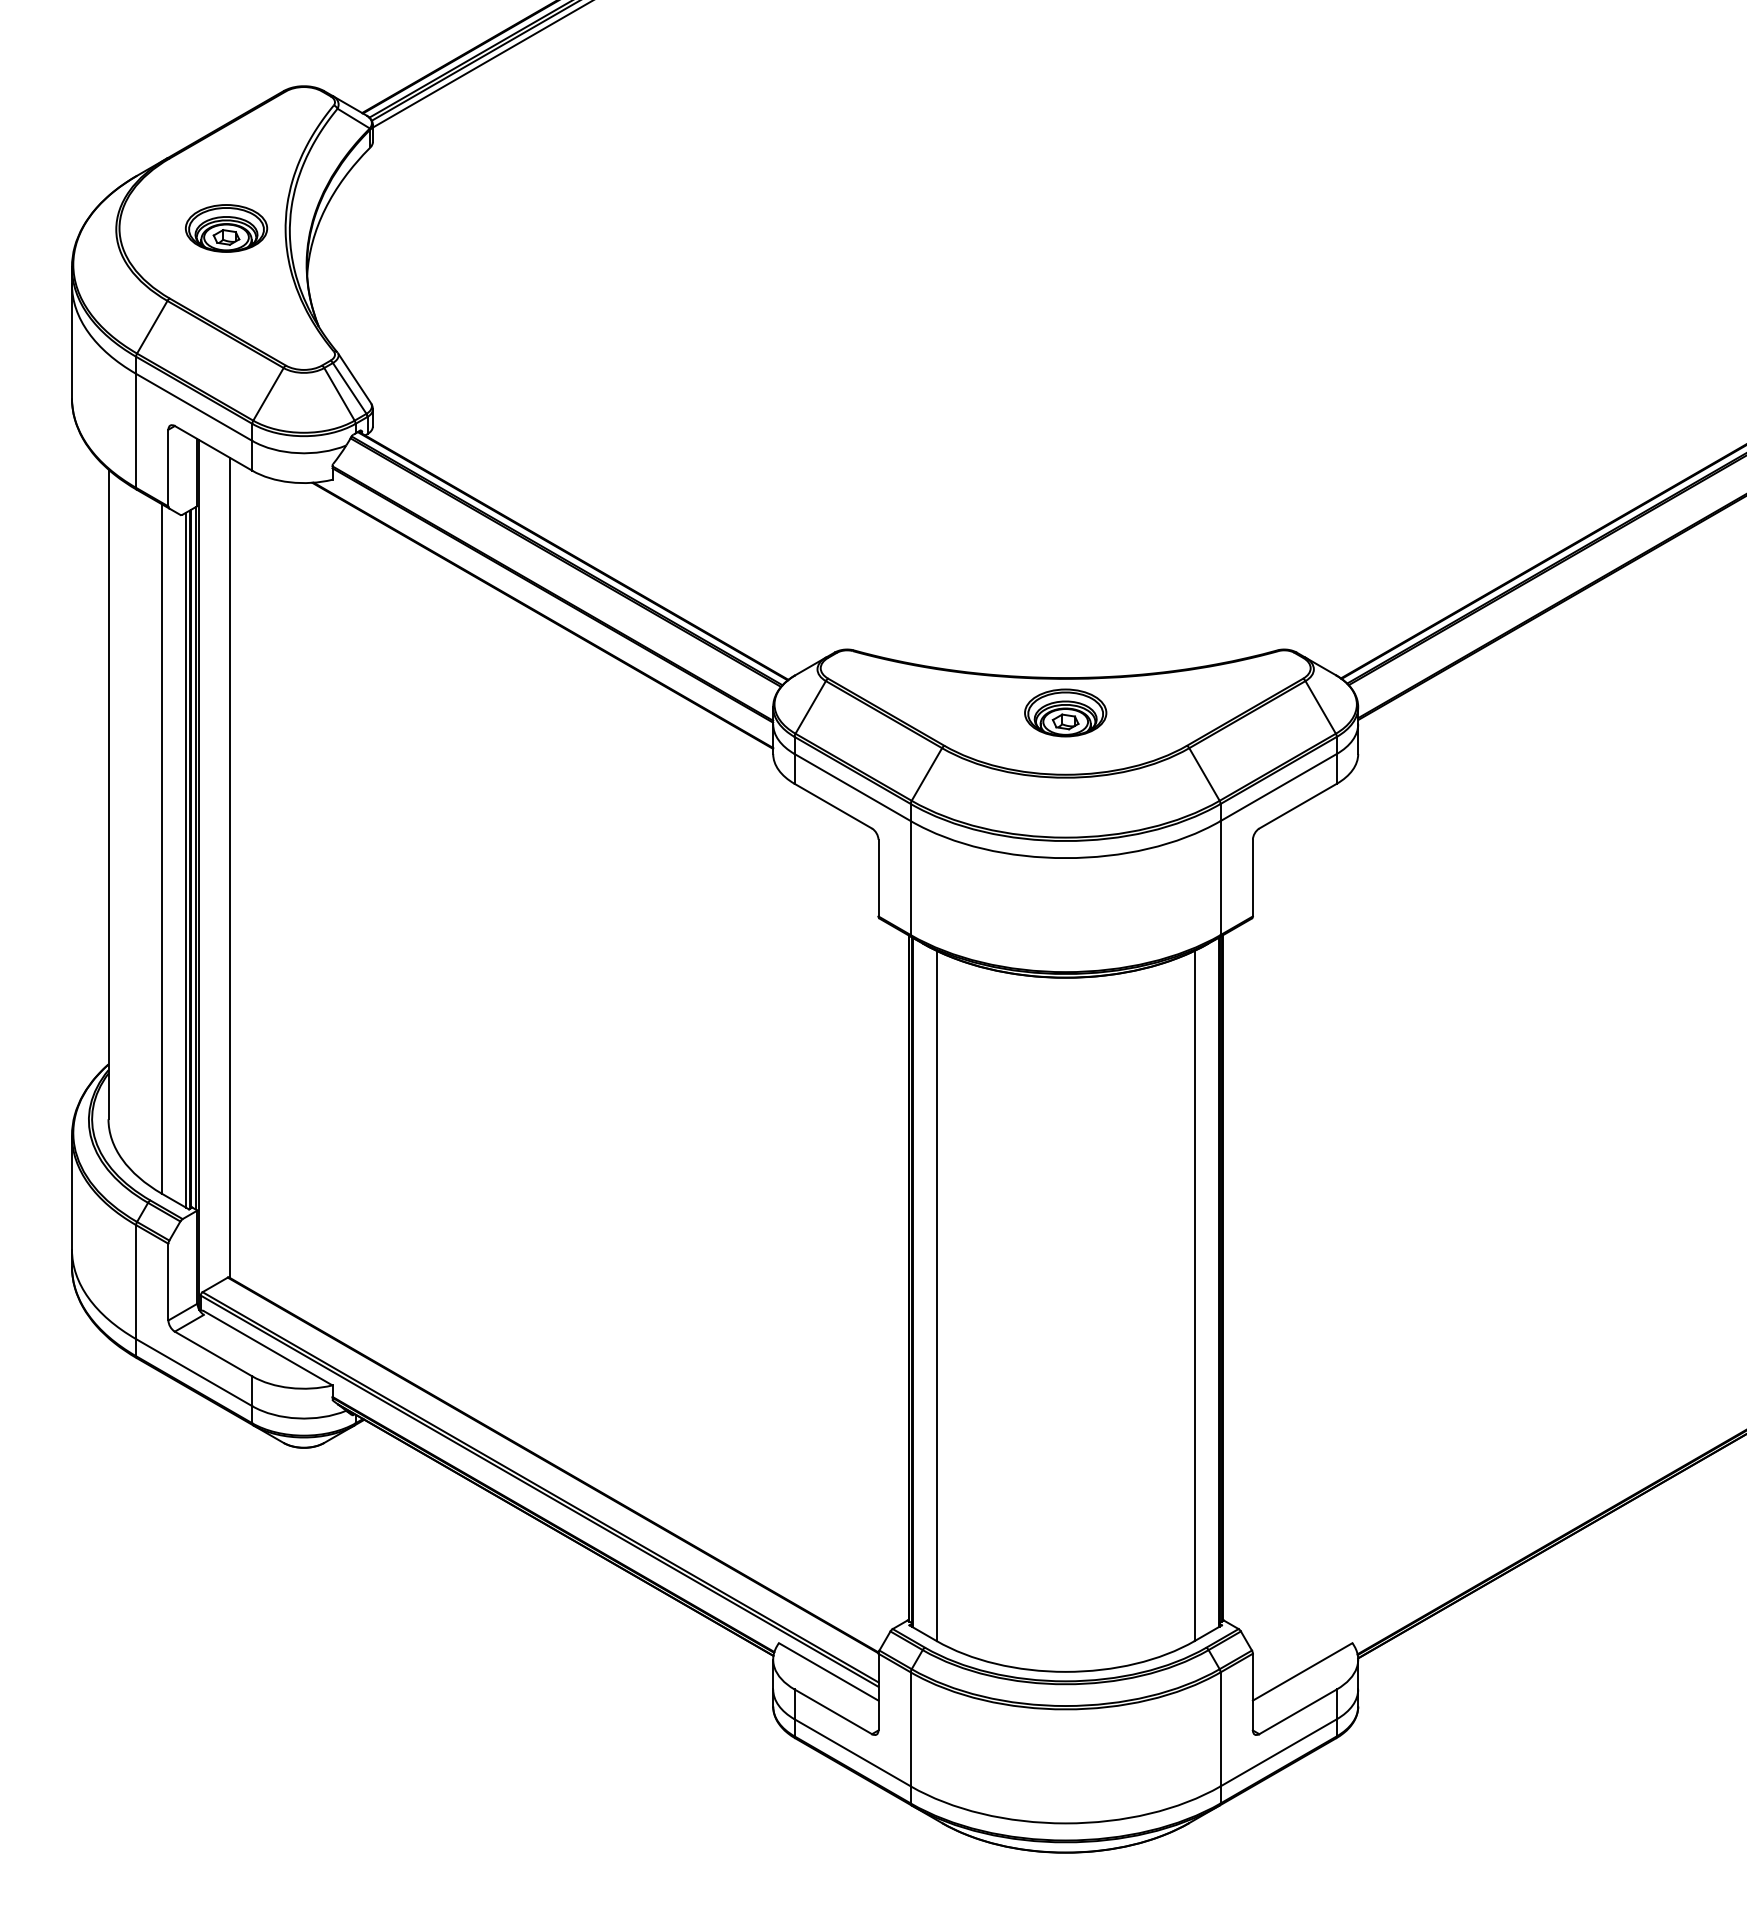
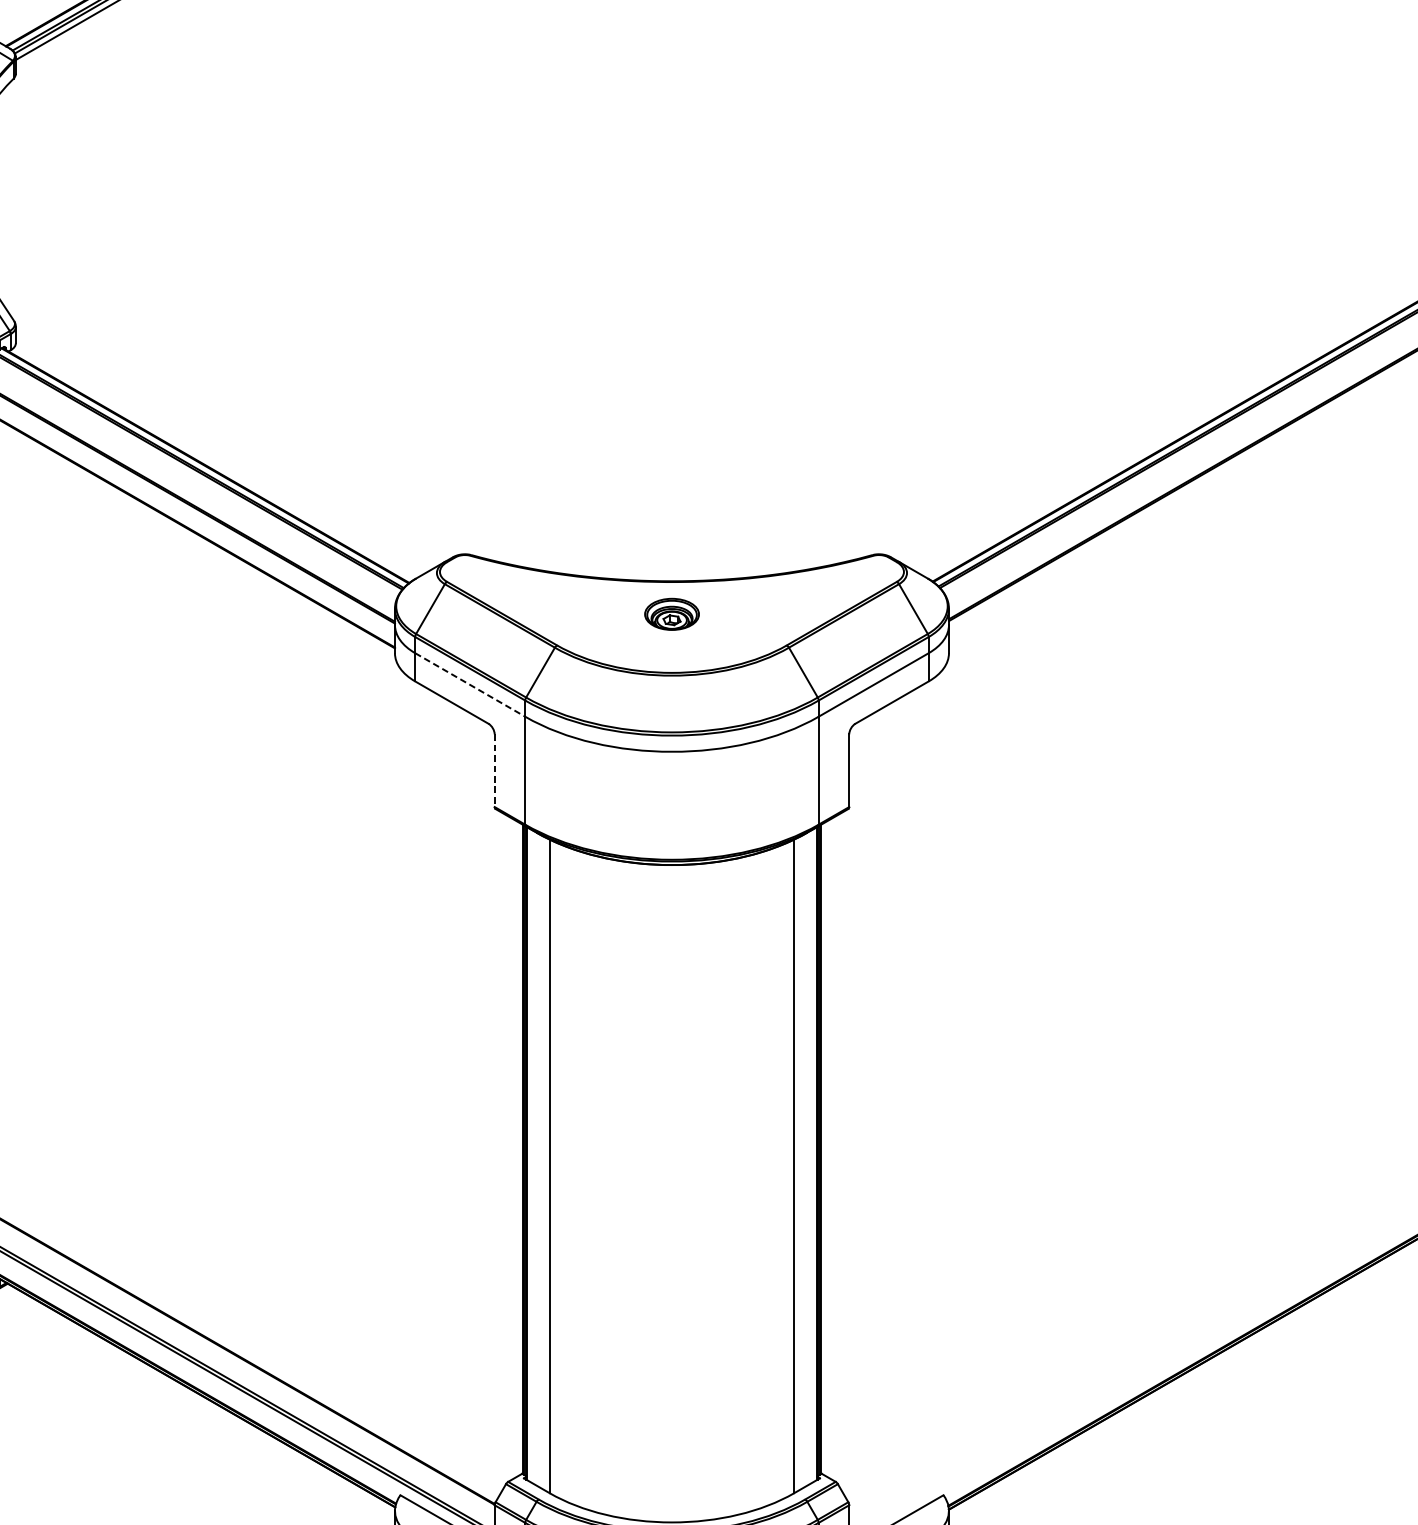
part: (1065, 712) -> (671, 613), size x0.7
line: (853, 787) -> (471, 684), solid -> dashed
line: (878, 878) -> (494, 771), solid -> dashed

